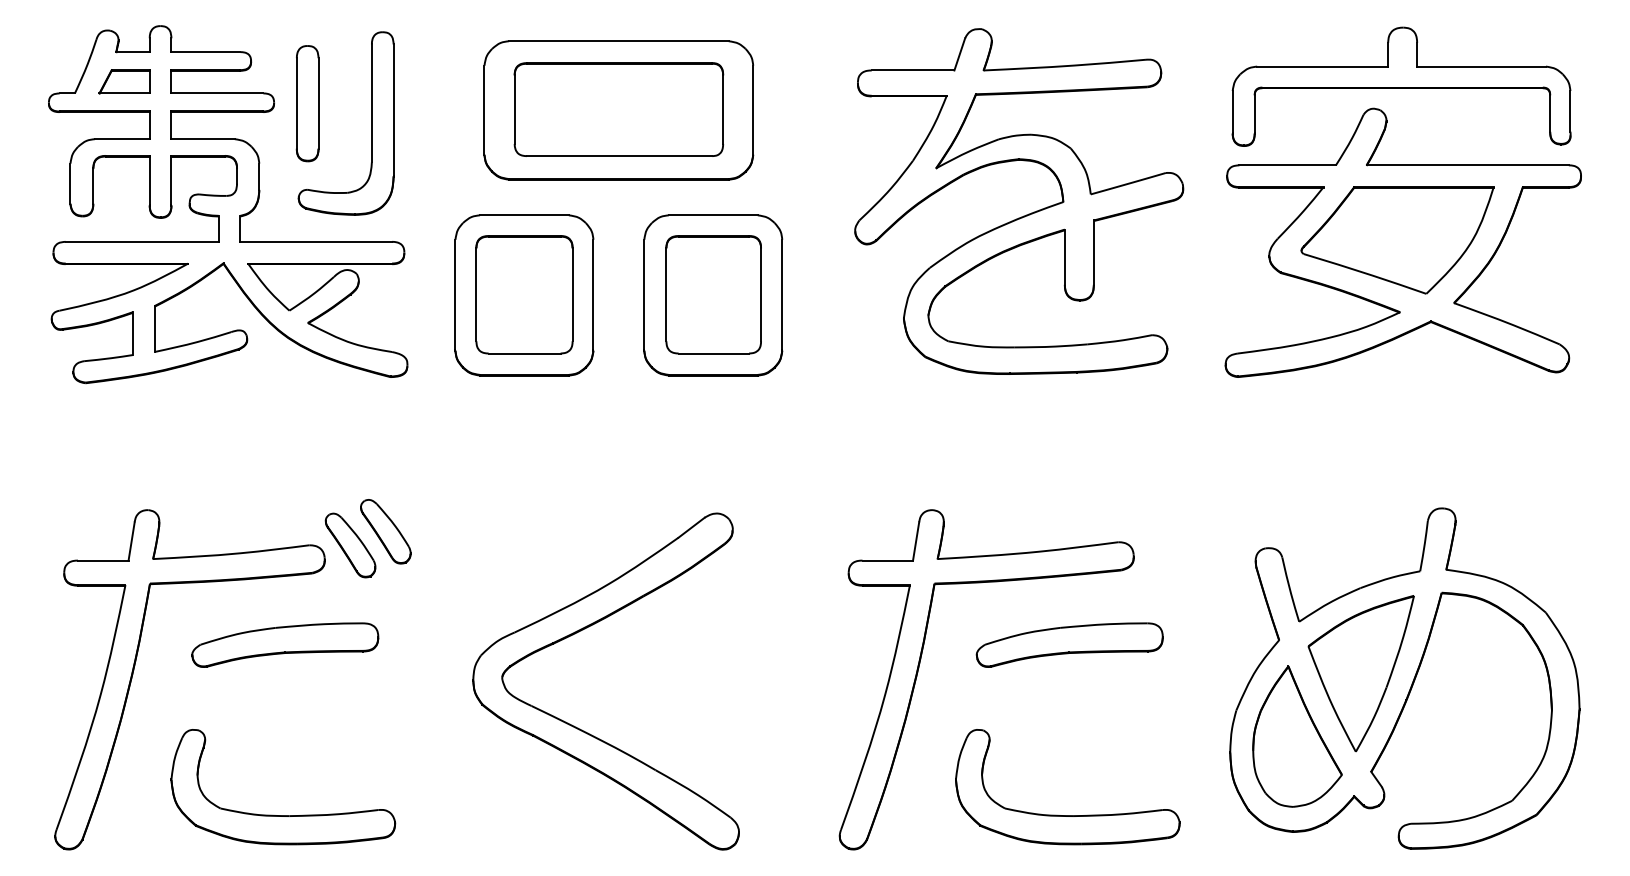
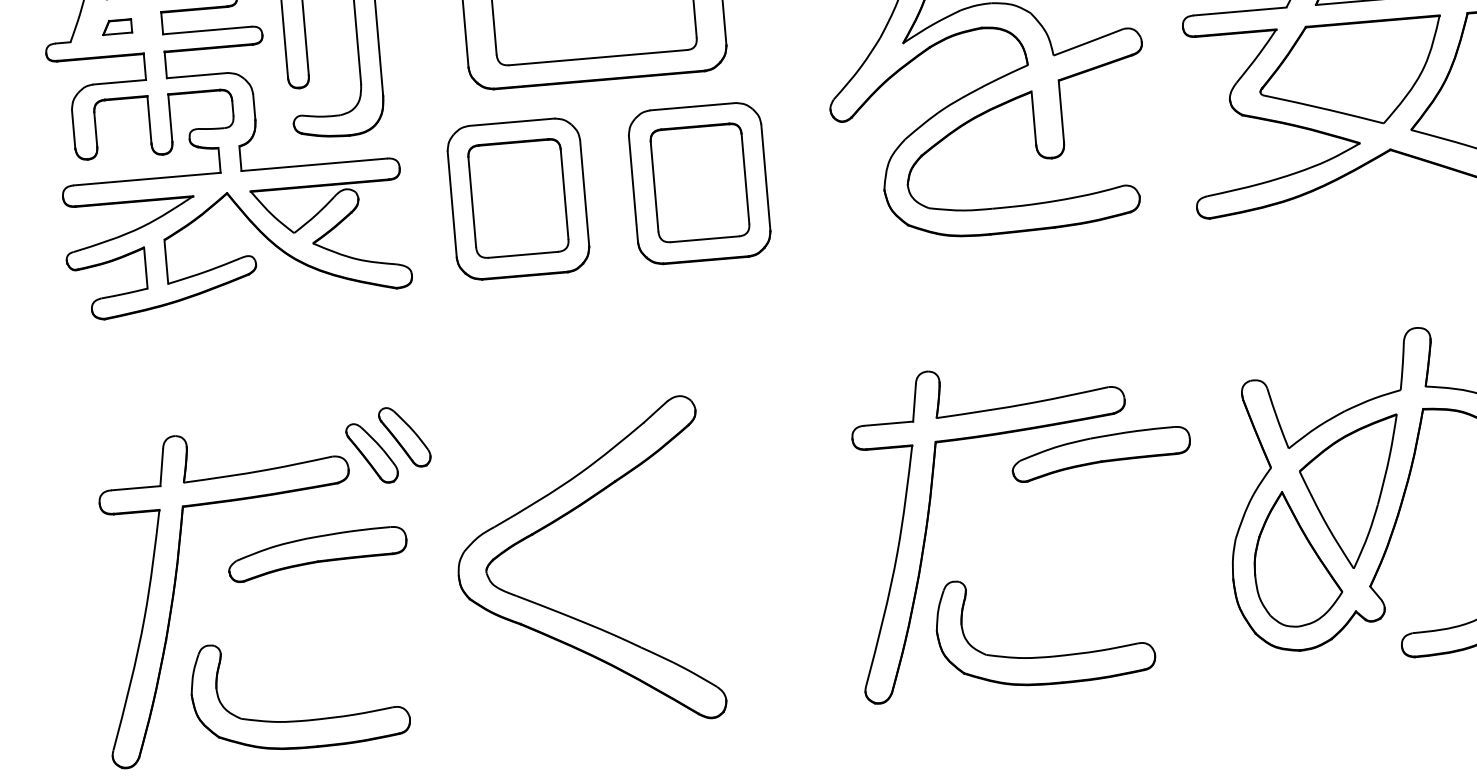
part: (124, 81) -> (117, 26), size x0.6
part: (1069, 644) -> (1100, 453), moved
part: (582, 729) -> (567, 614), moved
part: (283, 815) -> (302, 720), moved
part: (1067, 815) -> (1046, 656), moved

